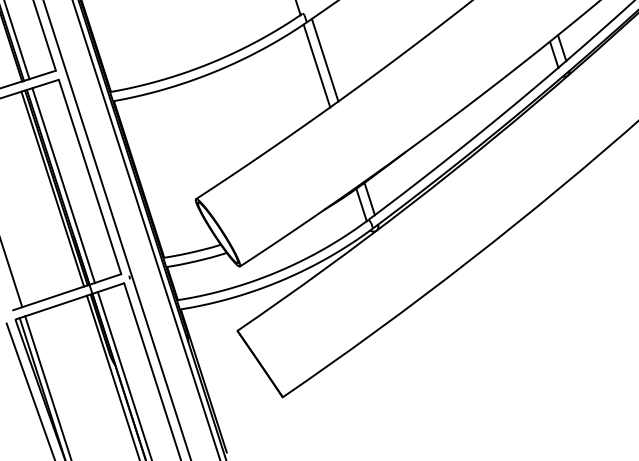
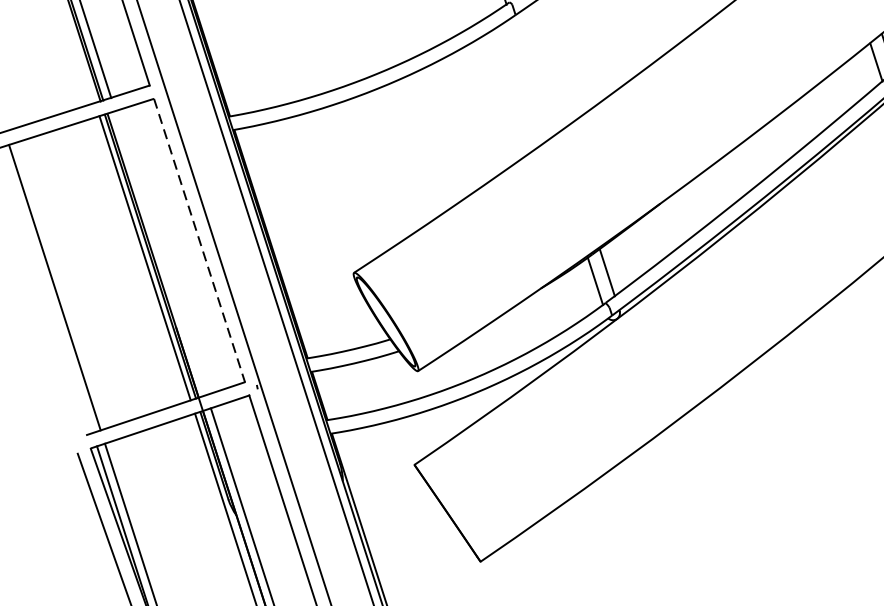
line: (324, 60) -> (541, 70), removed
line: (316, 65) -> (529, 77), removed
line: (90, 177) -> (200, 241), solid -> dashed
line: (63, 185) -> (160, 252), removed

